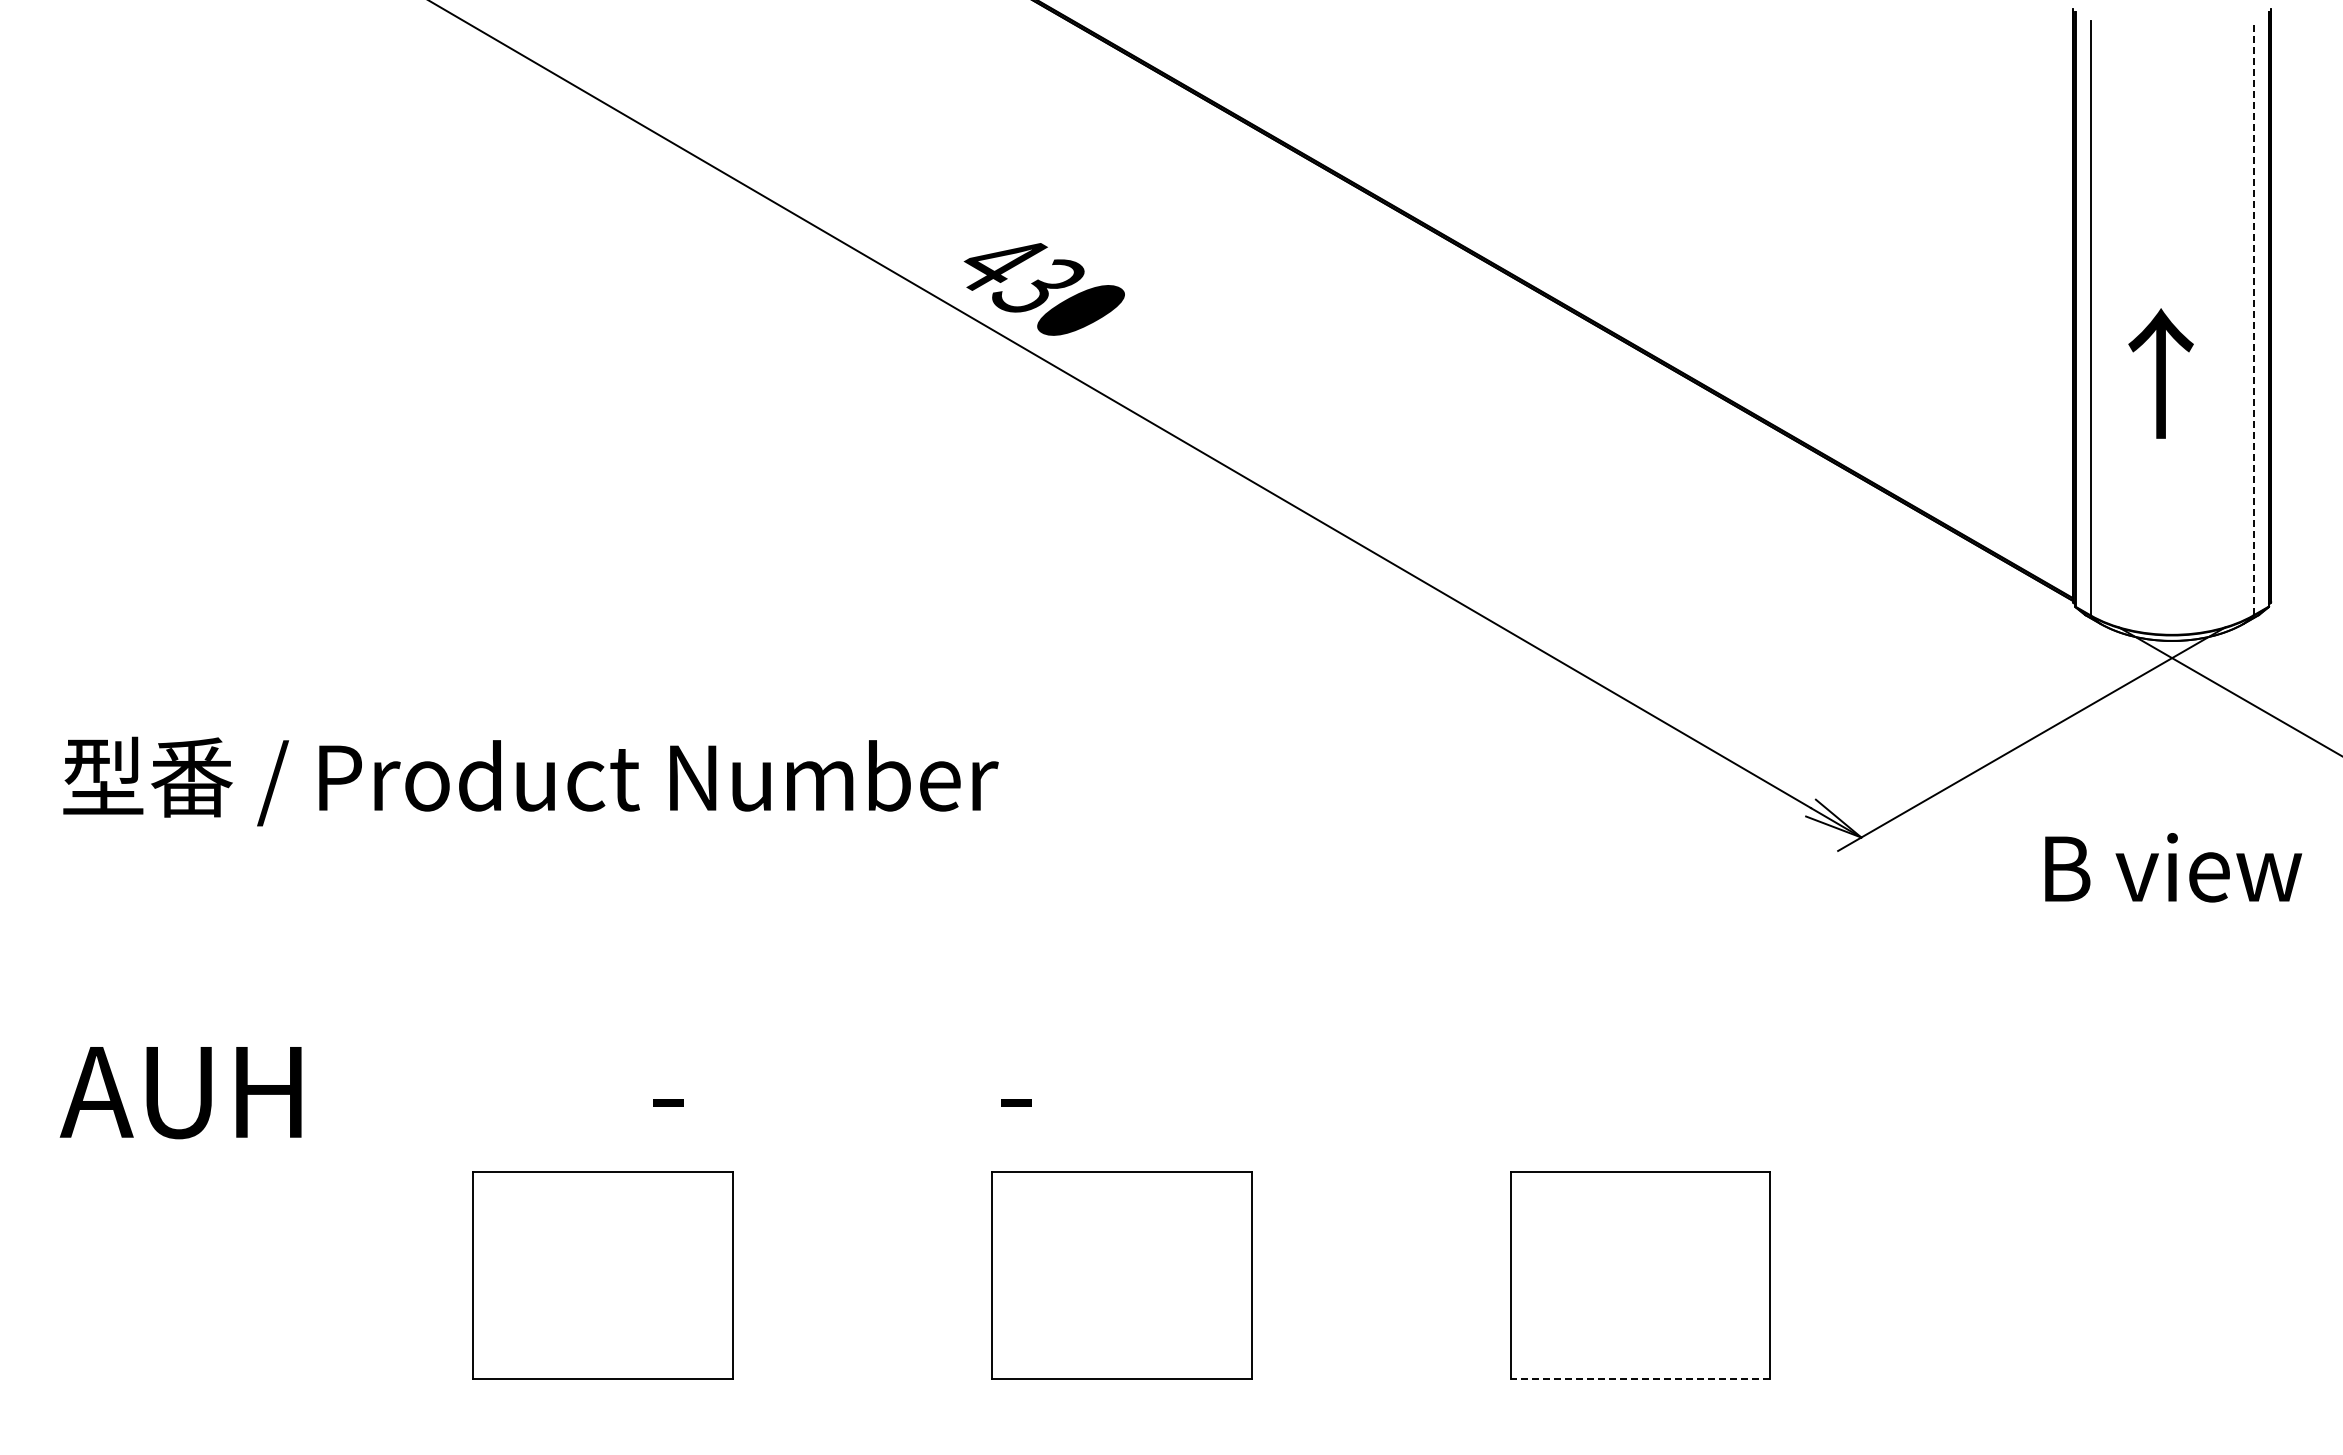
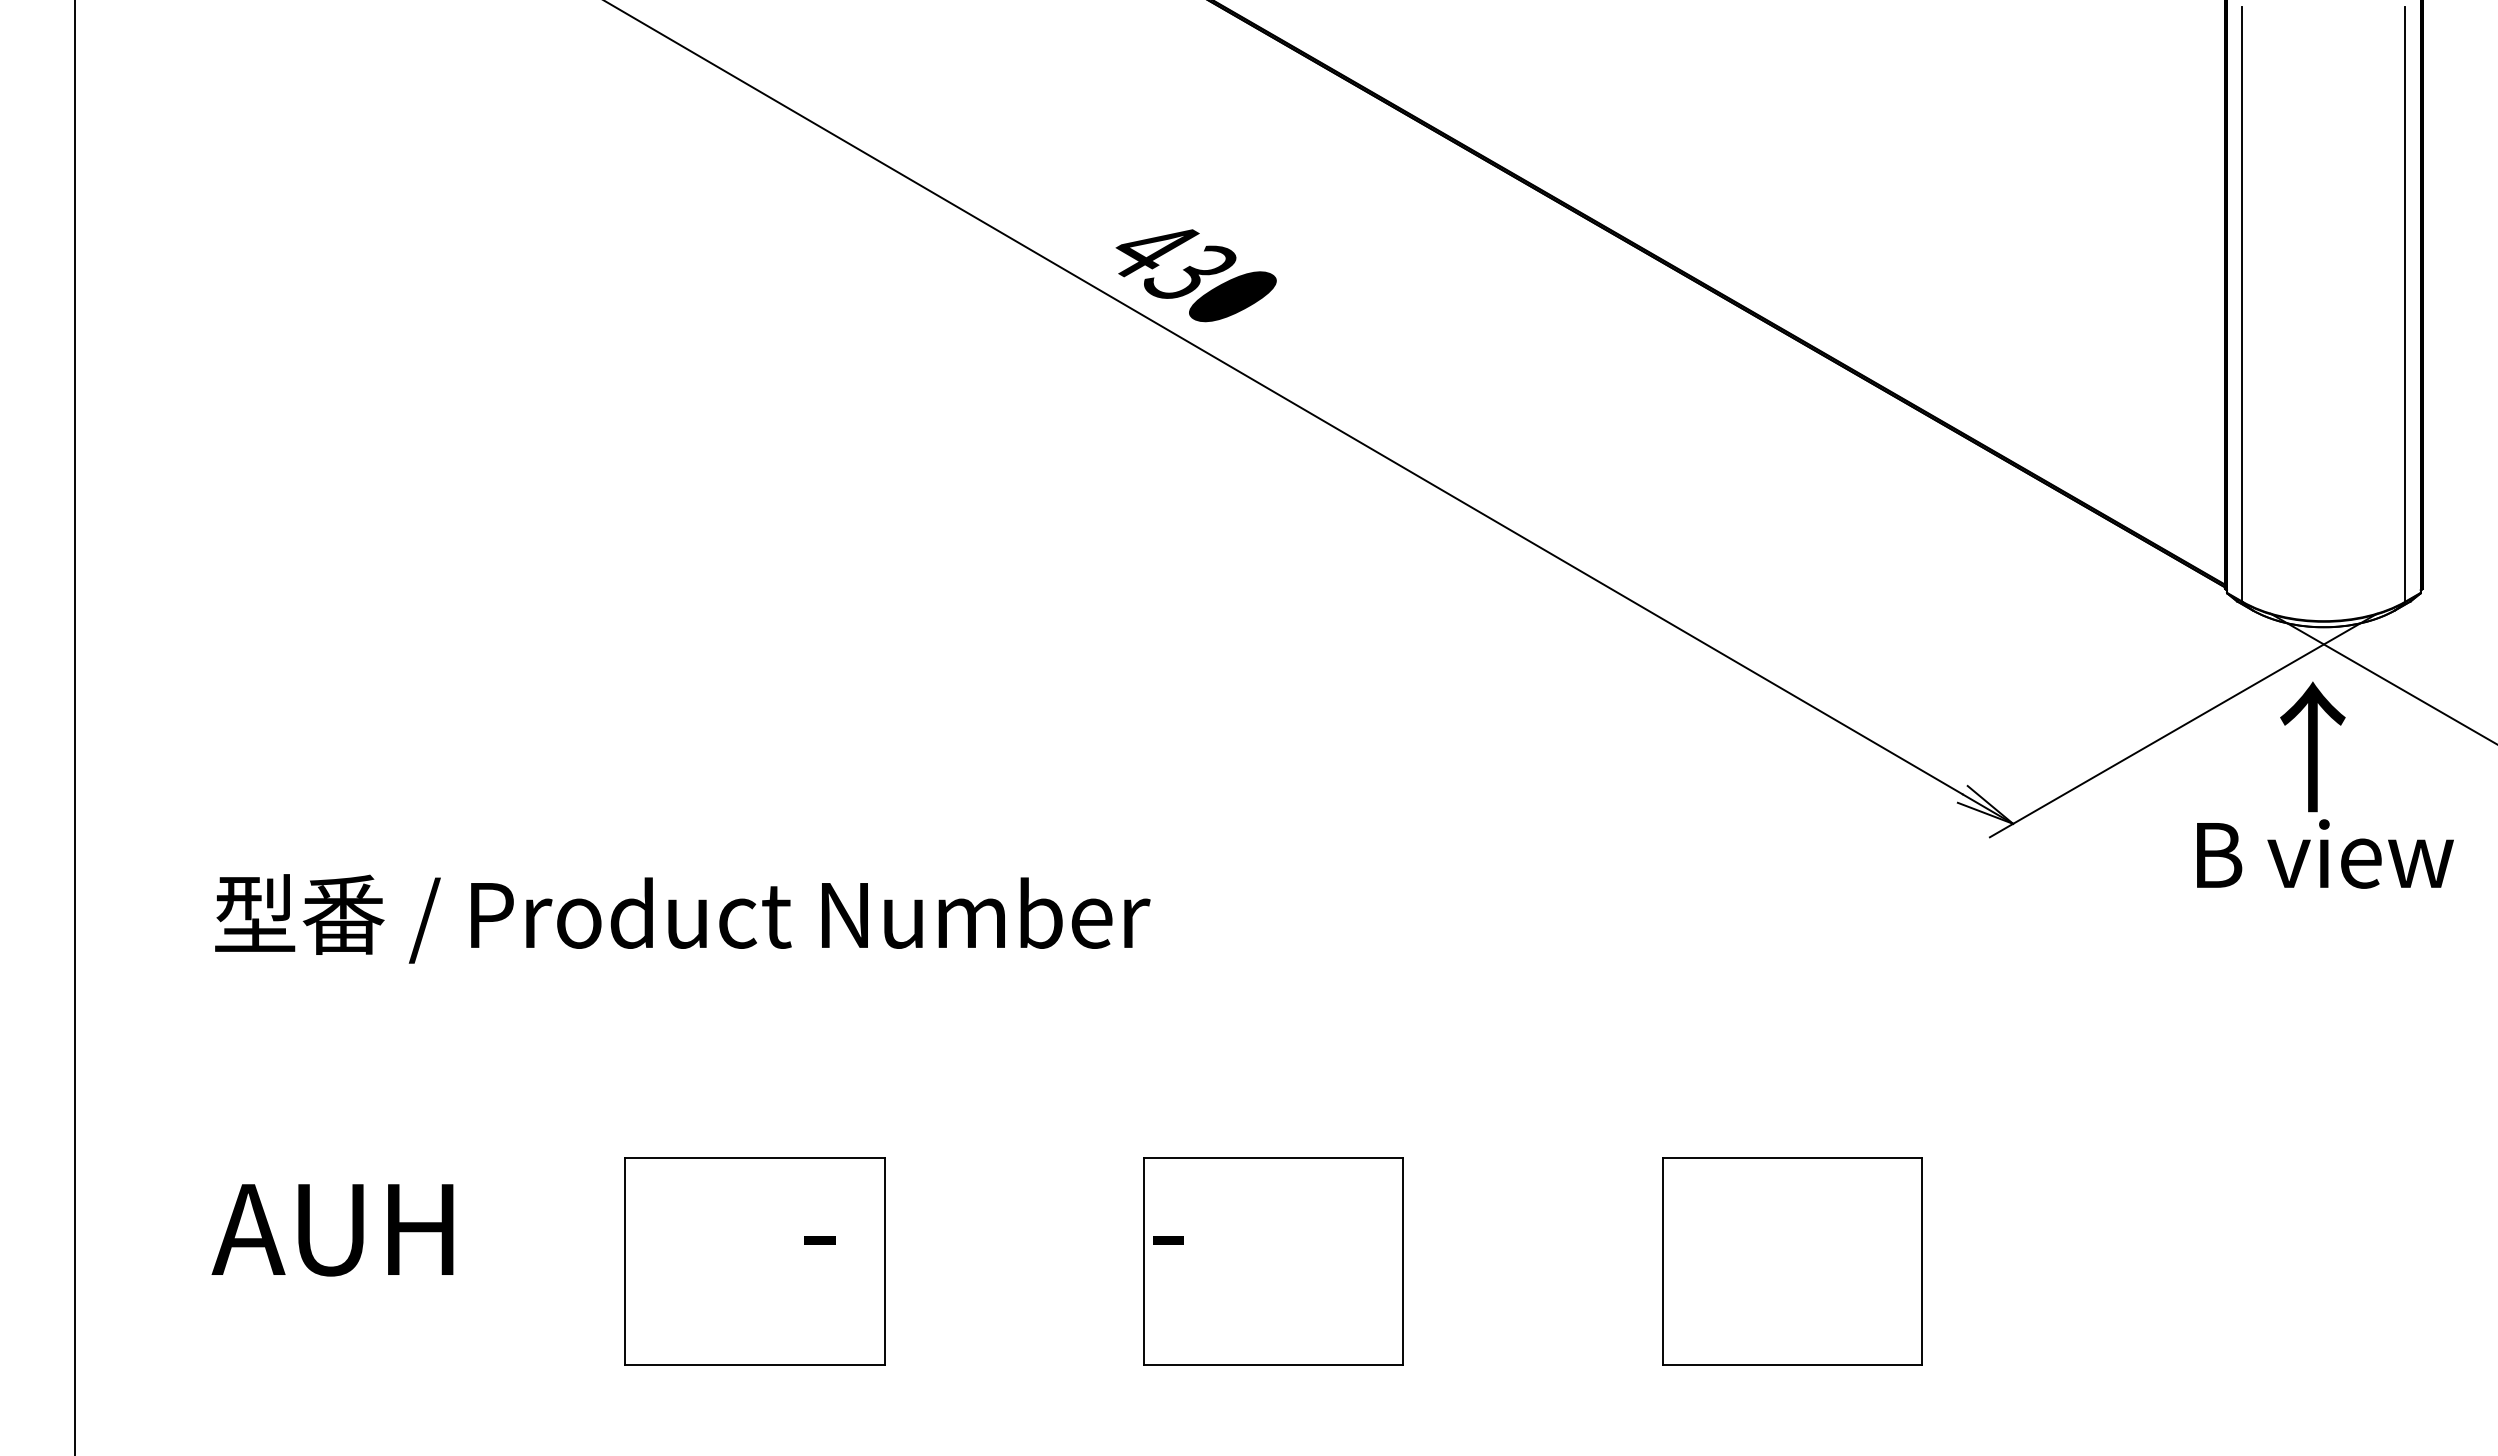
line: (2253, 317) -> (2405, 303), dashed -> solid
text: (2160, 373) -> (2312, 746), moved
text: (545, 938) -> (697, 1075), moved
line: (1640, 1379) -> (1792, 1365), dashed -> solid

